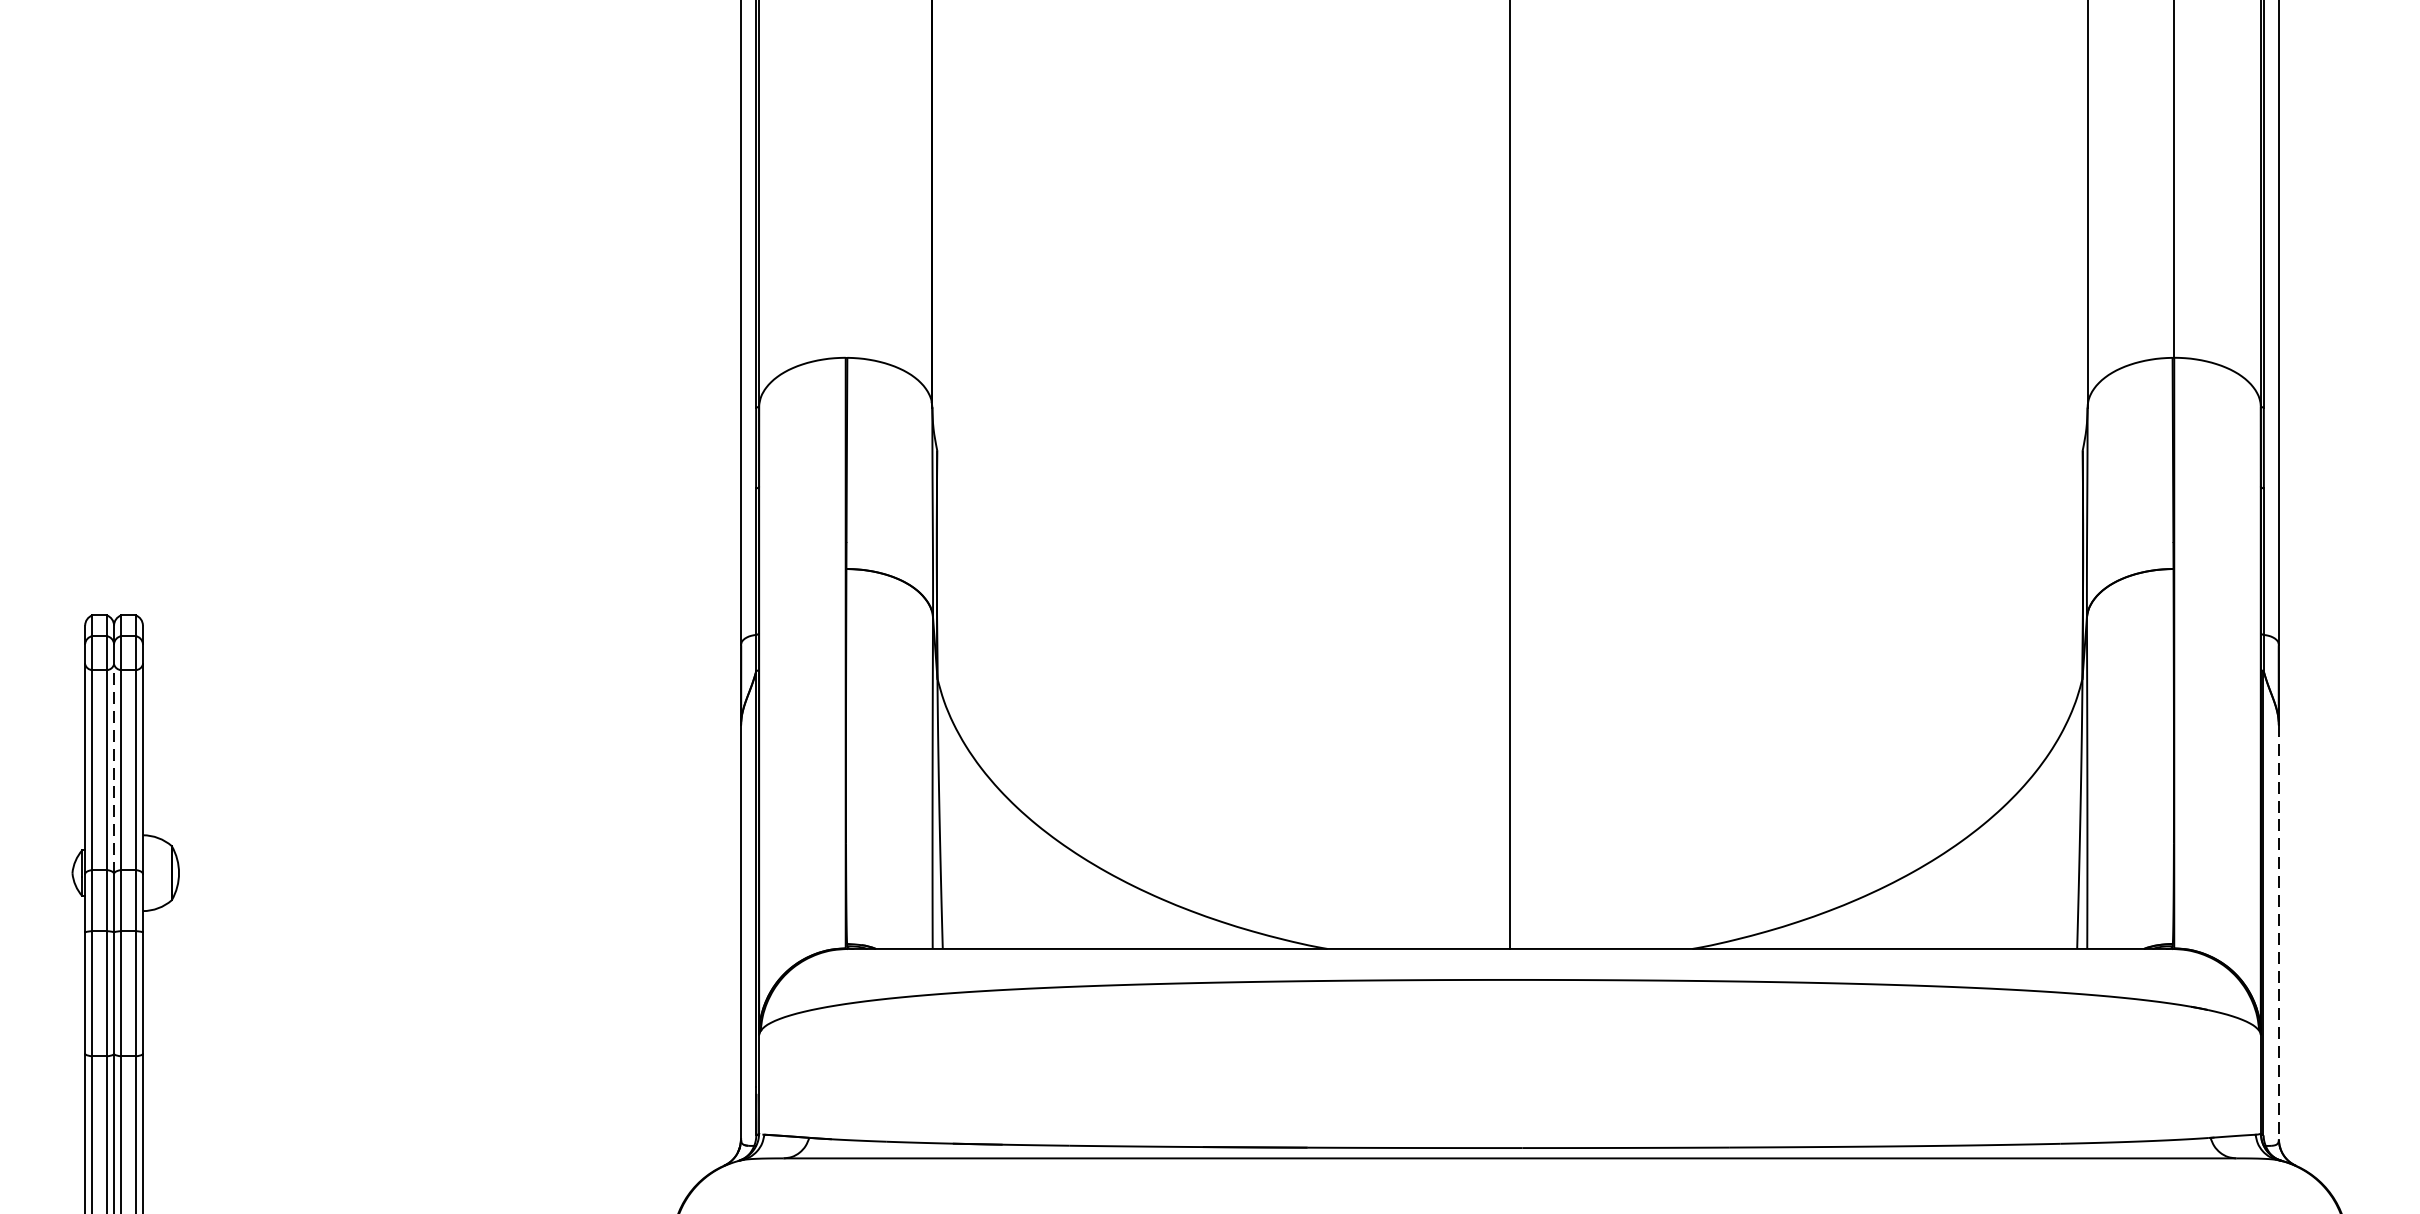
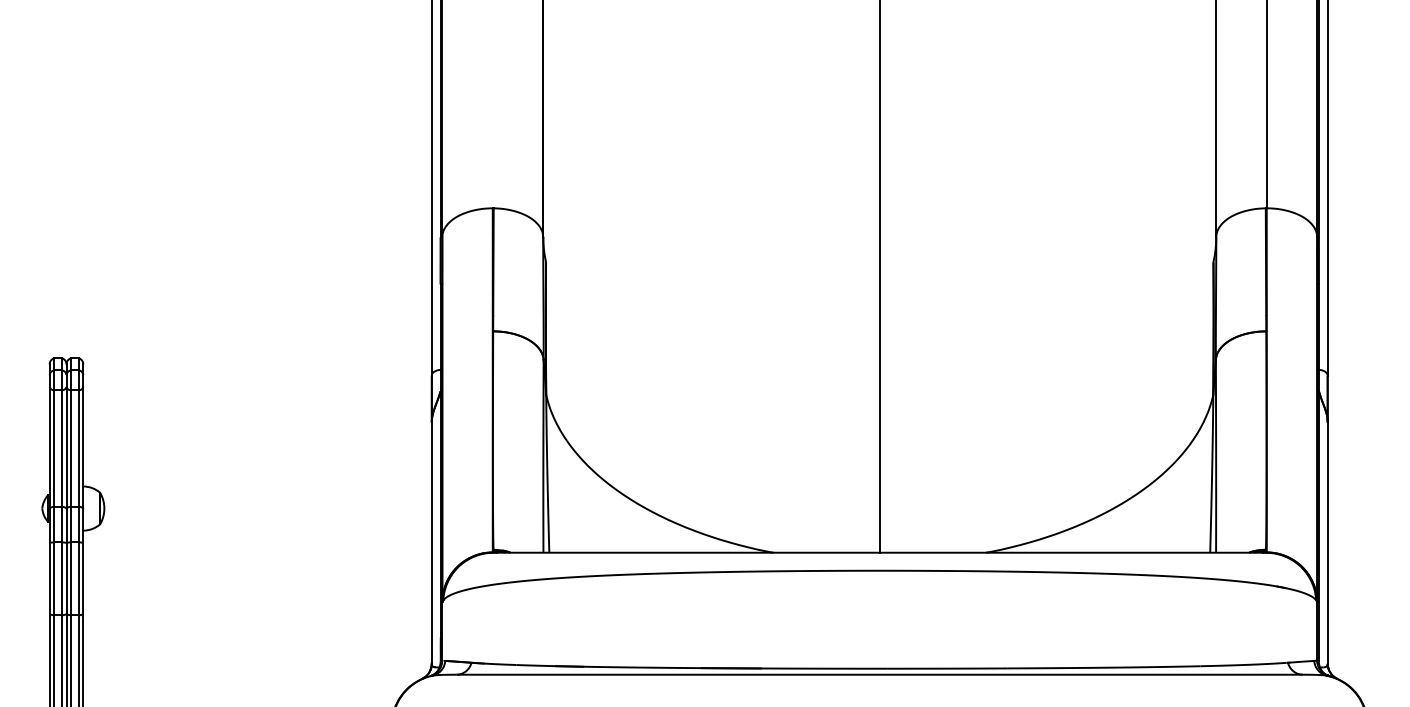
line: (114, 768) -> (66, 447), dashed -> solid
line: (2278, 931) -> (1327, 542), dashed -> solid

